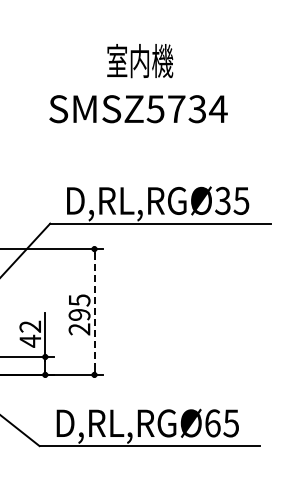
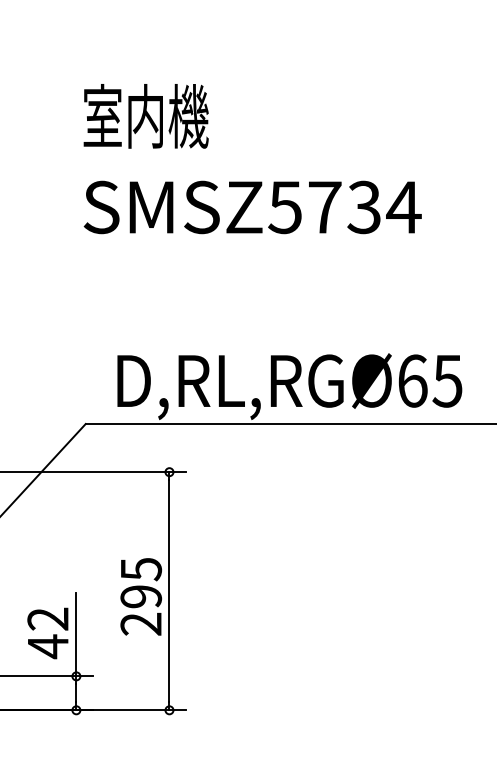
text: (140, 61) -> (146, 117), moved
text: (222, 200) -> (411, 380), D,RL,RGØ35 -> D,RL,RGØ65
line: (94, 312) -> (169, 592), dashed -> solid

